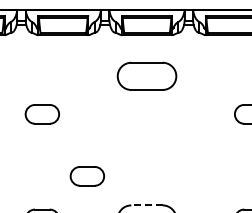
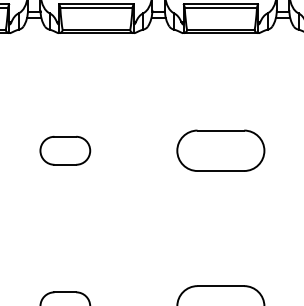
part: (146, 75) -> (220, 149), moved
part: (86, 176) -> (130, 243), removed
line: (147, 205) -> (221, 286), dashed -> solid

